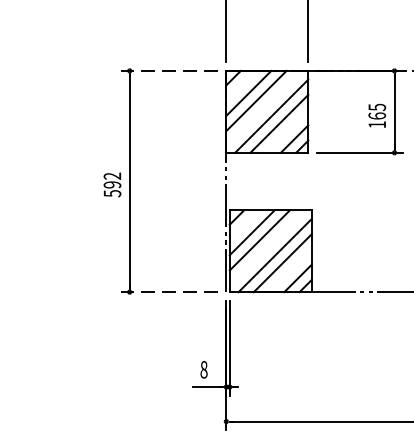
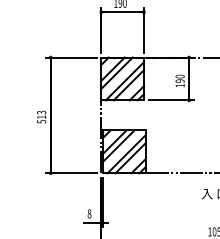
line: (167, 70) -> (70, 57), dashed -> solid
text: (376, 110) -> (179, 78), 165 -> 190
text: (112, 179) -> (41, 114), 592 -> 513
line: (167, 292) -> (70, 173), dashed -> solid

